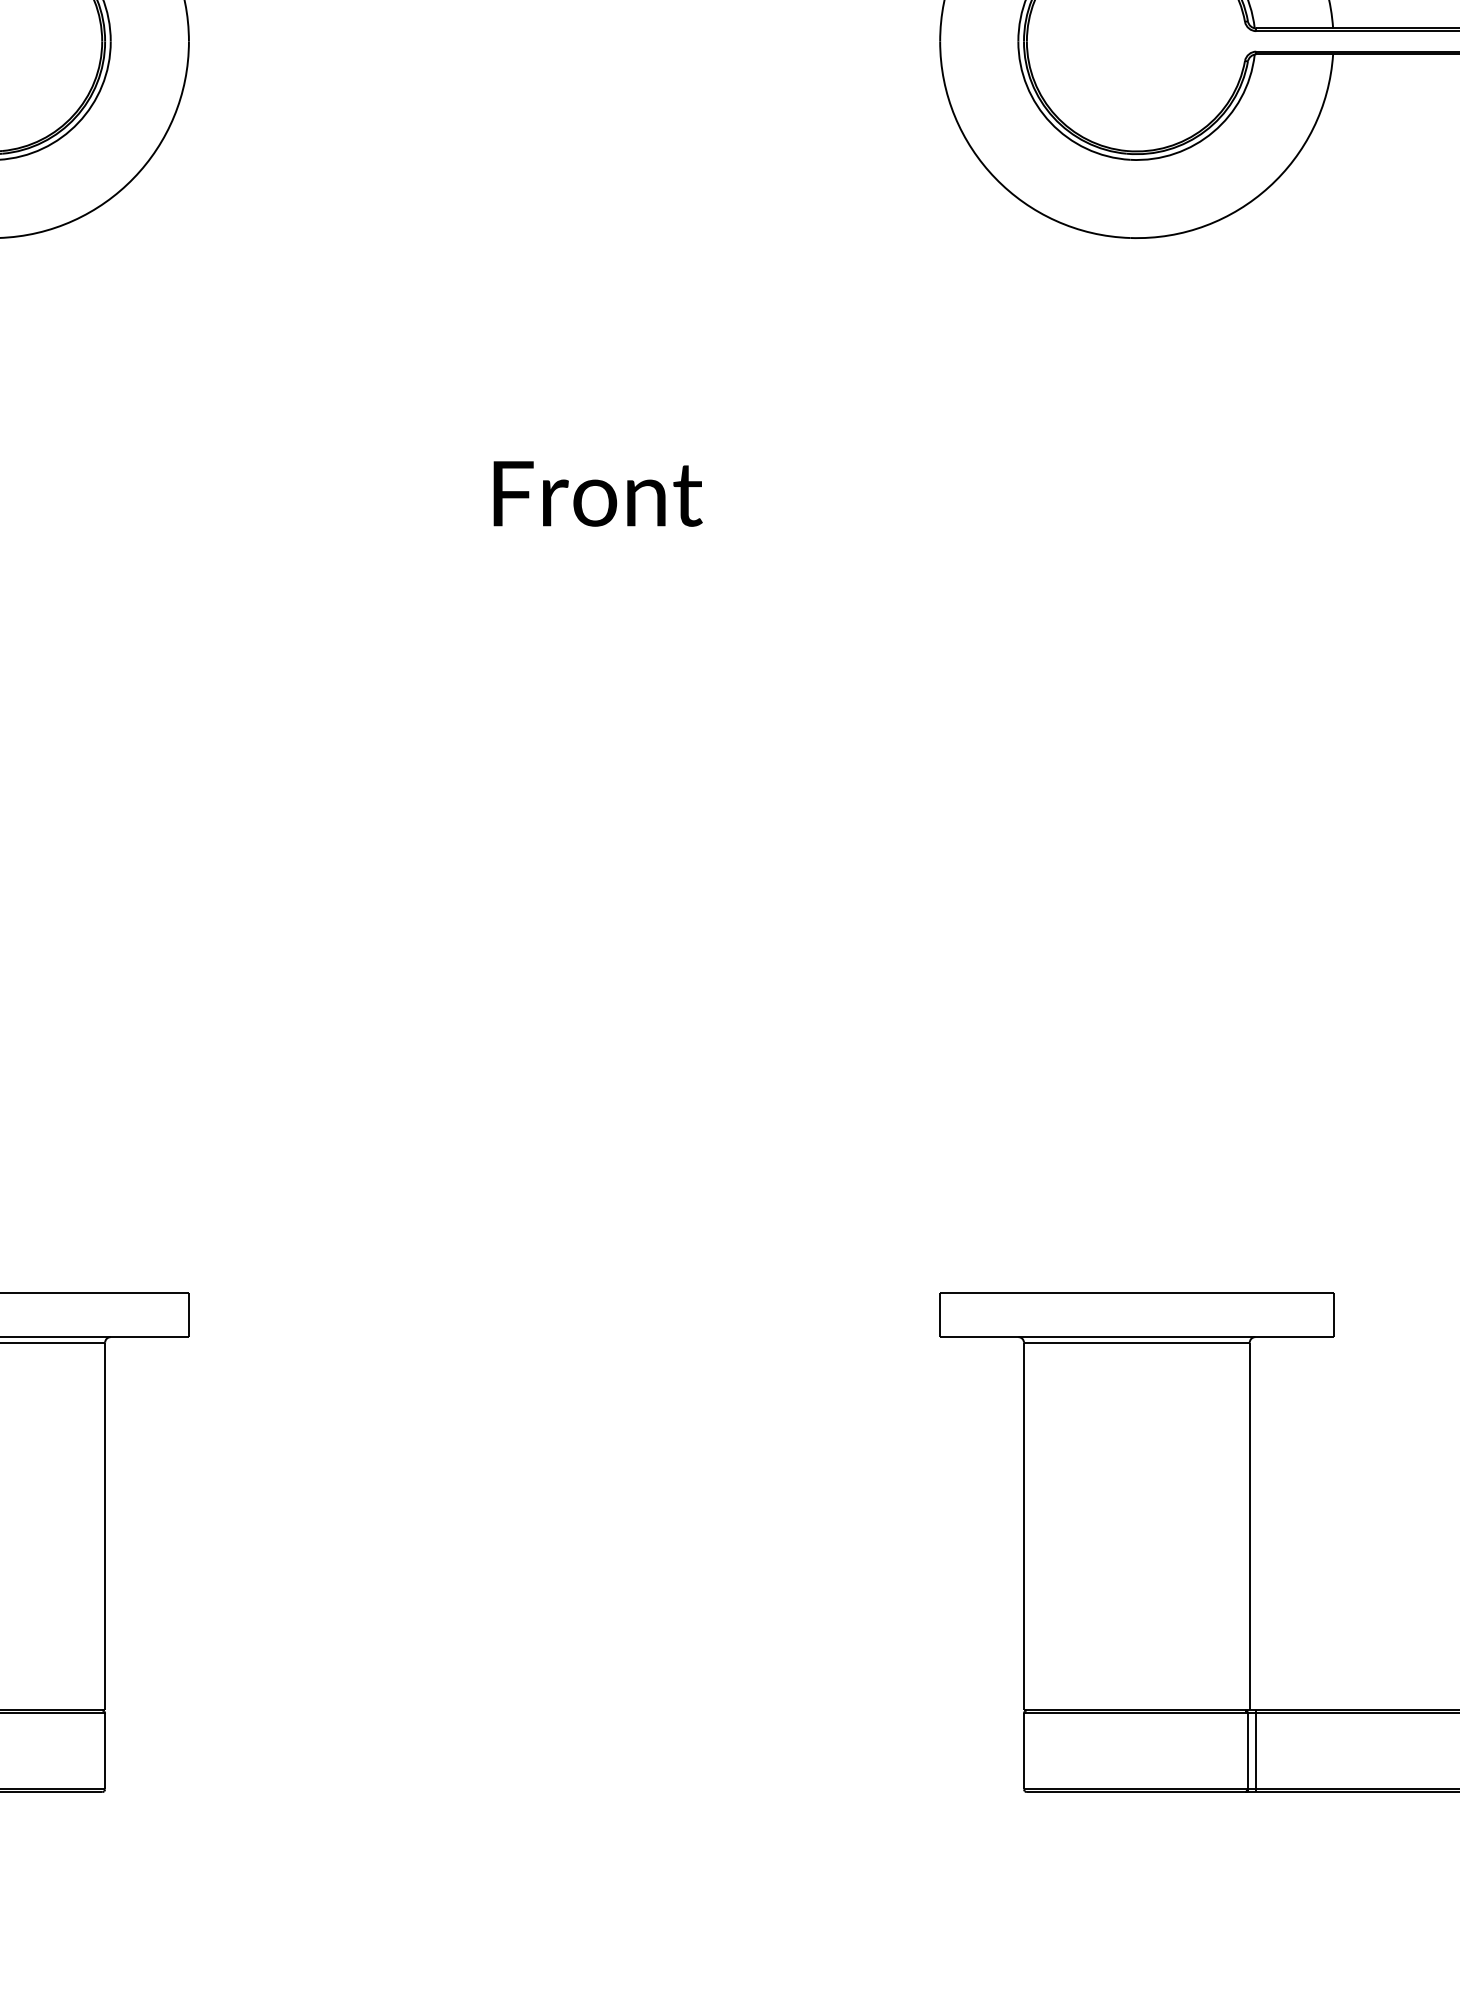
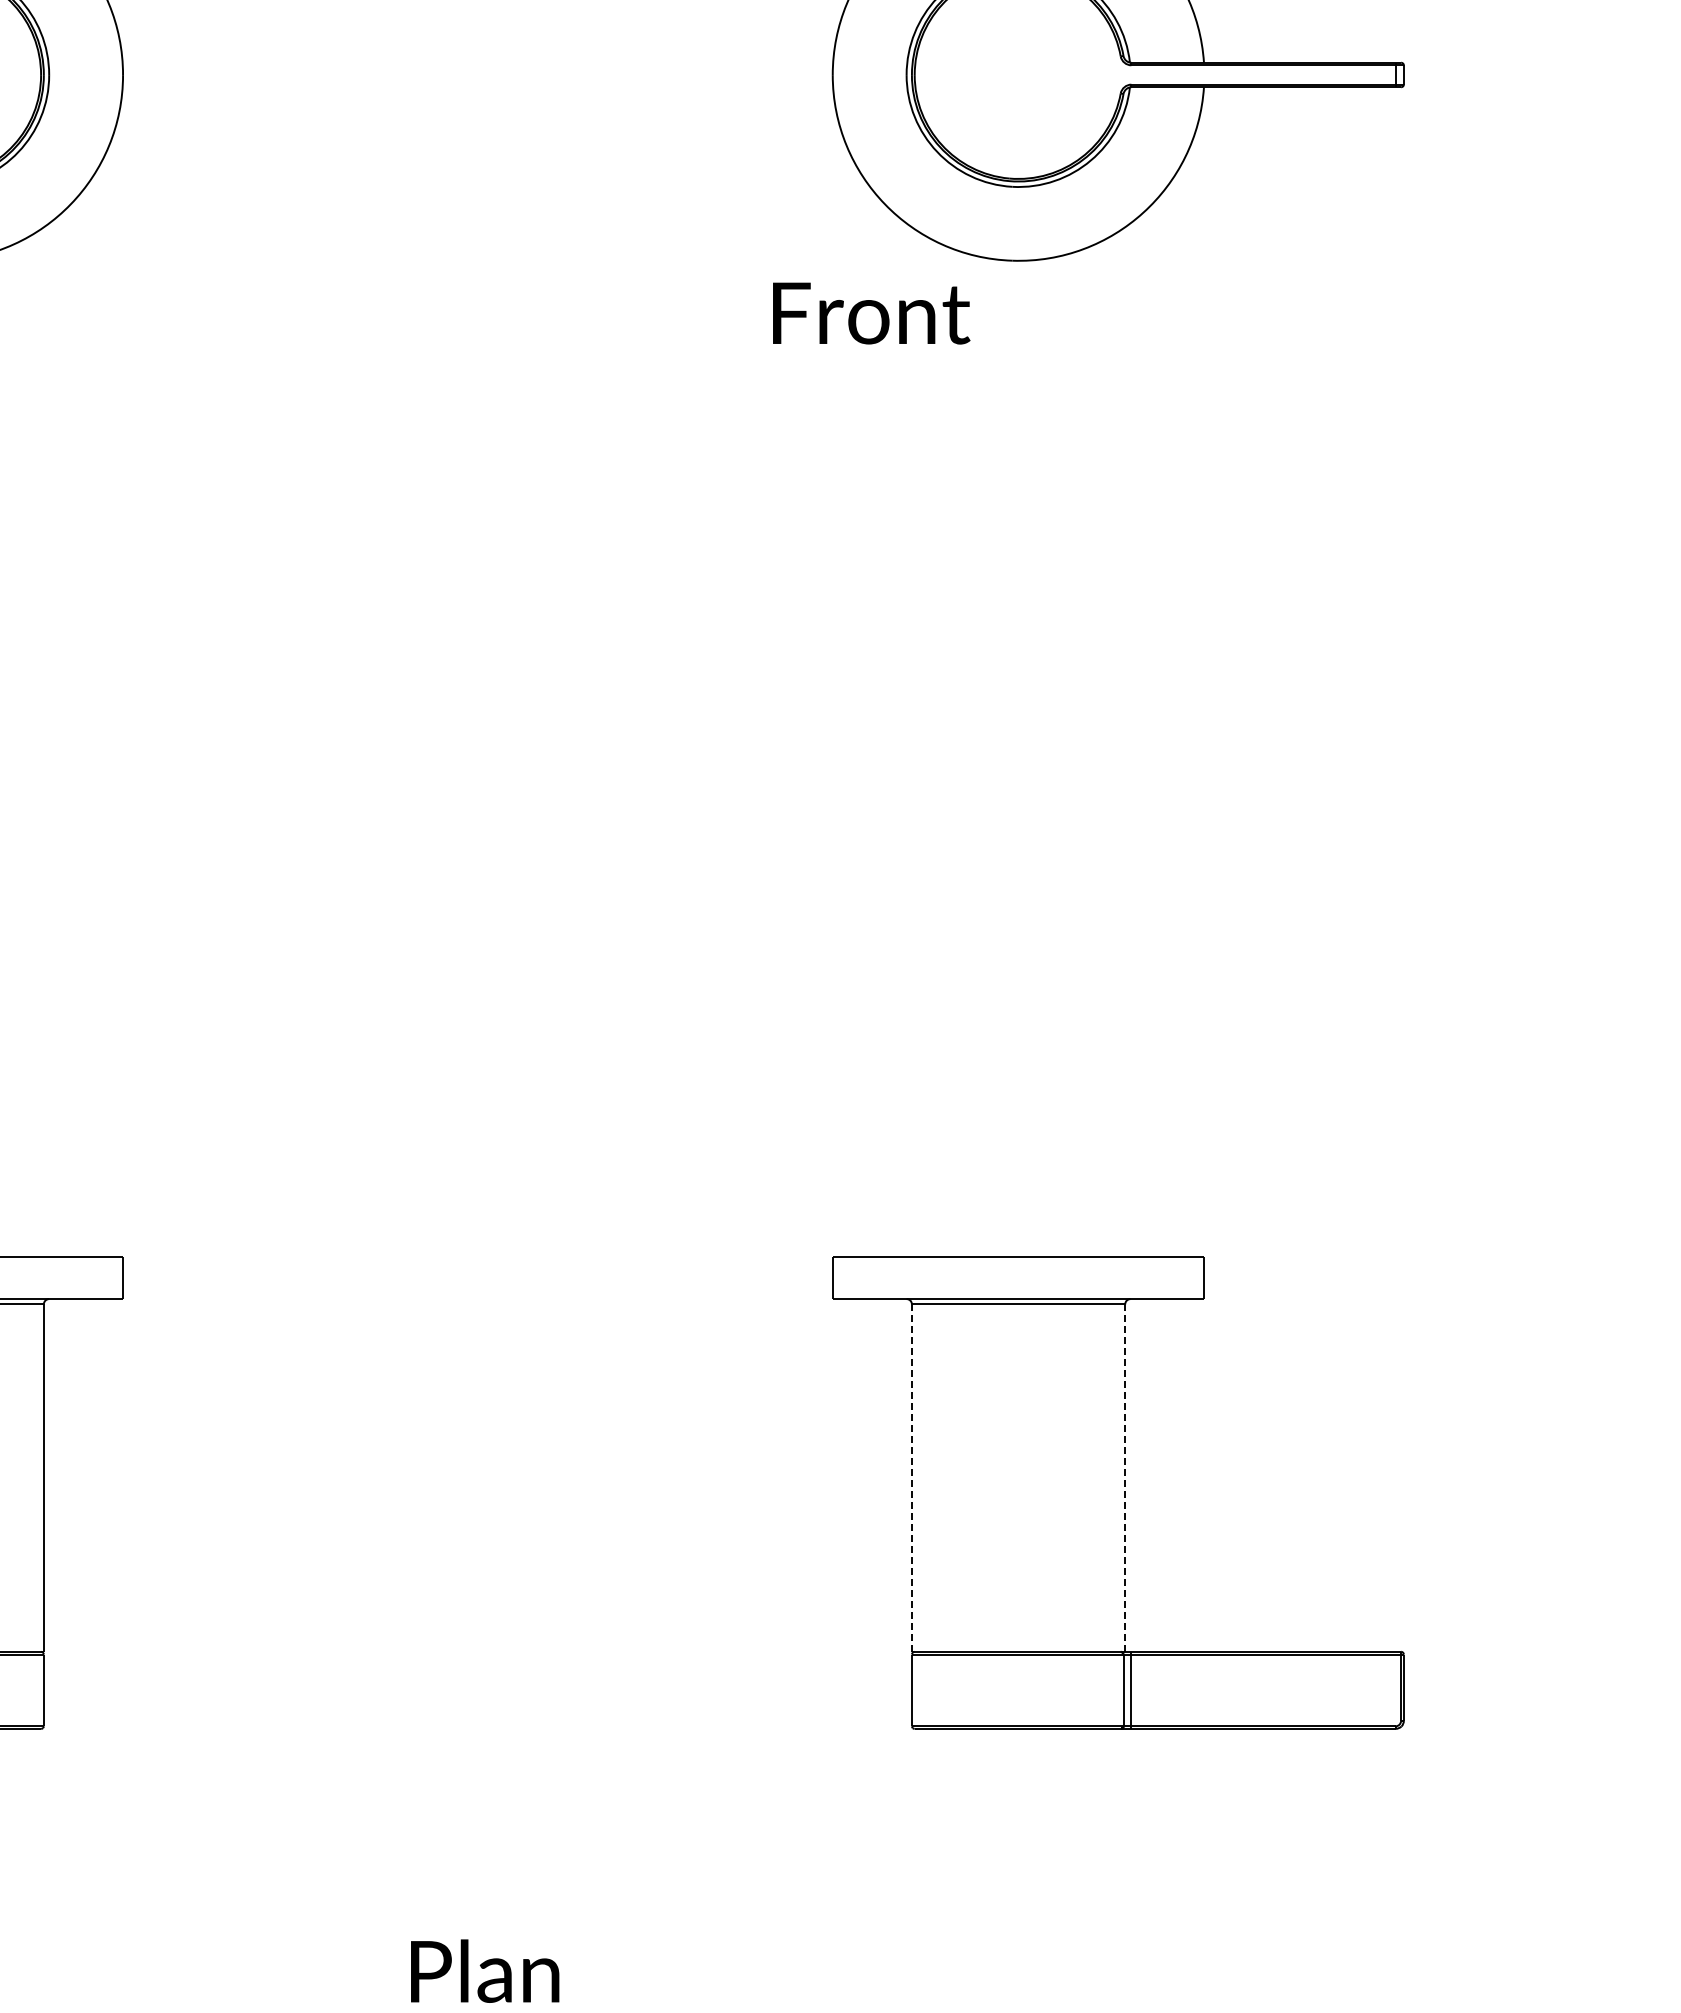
text: (598, 493) -> (871, 313), moved
line: (1023, 1527) -> (911, 1478), solid -> dashed
line: (1250, 1527) -> (1125, 1478), solid -> dashed

